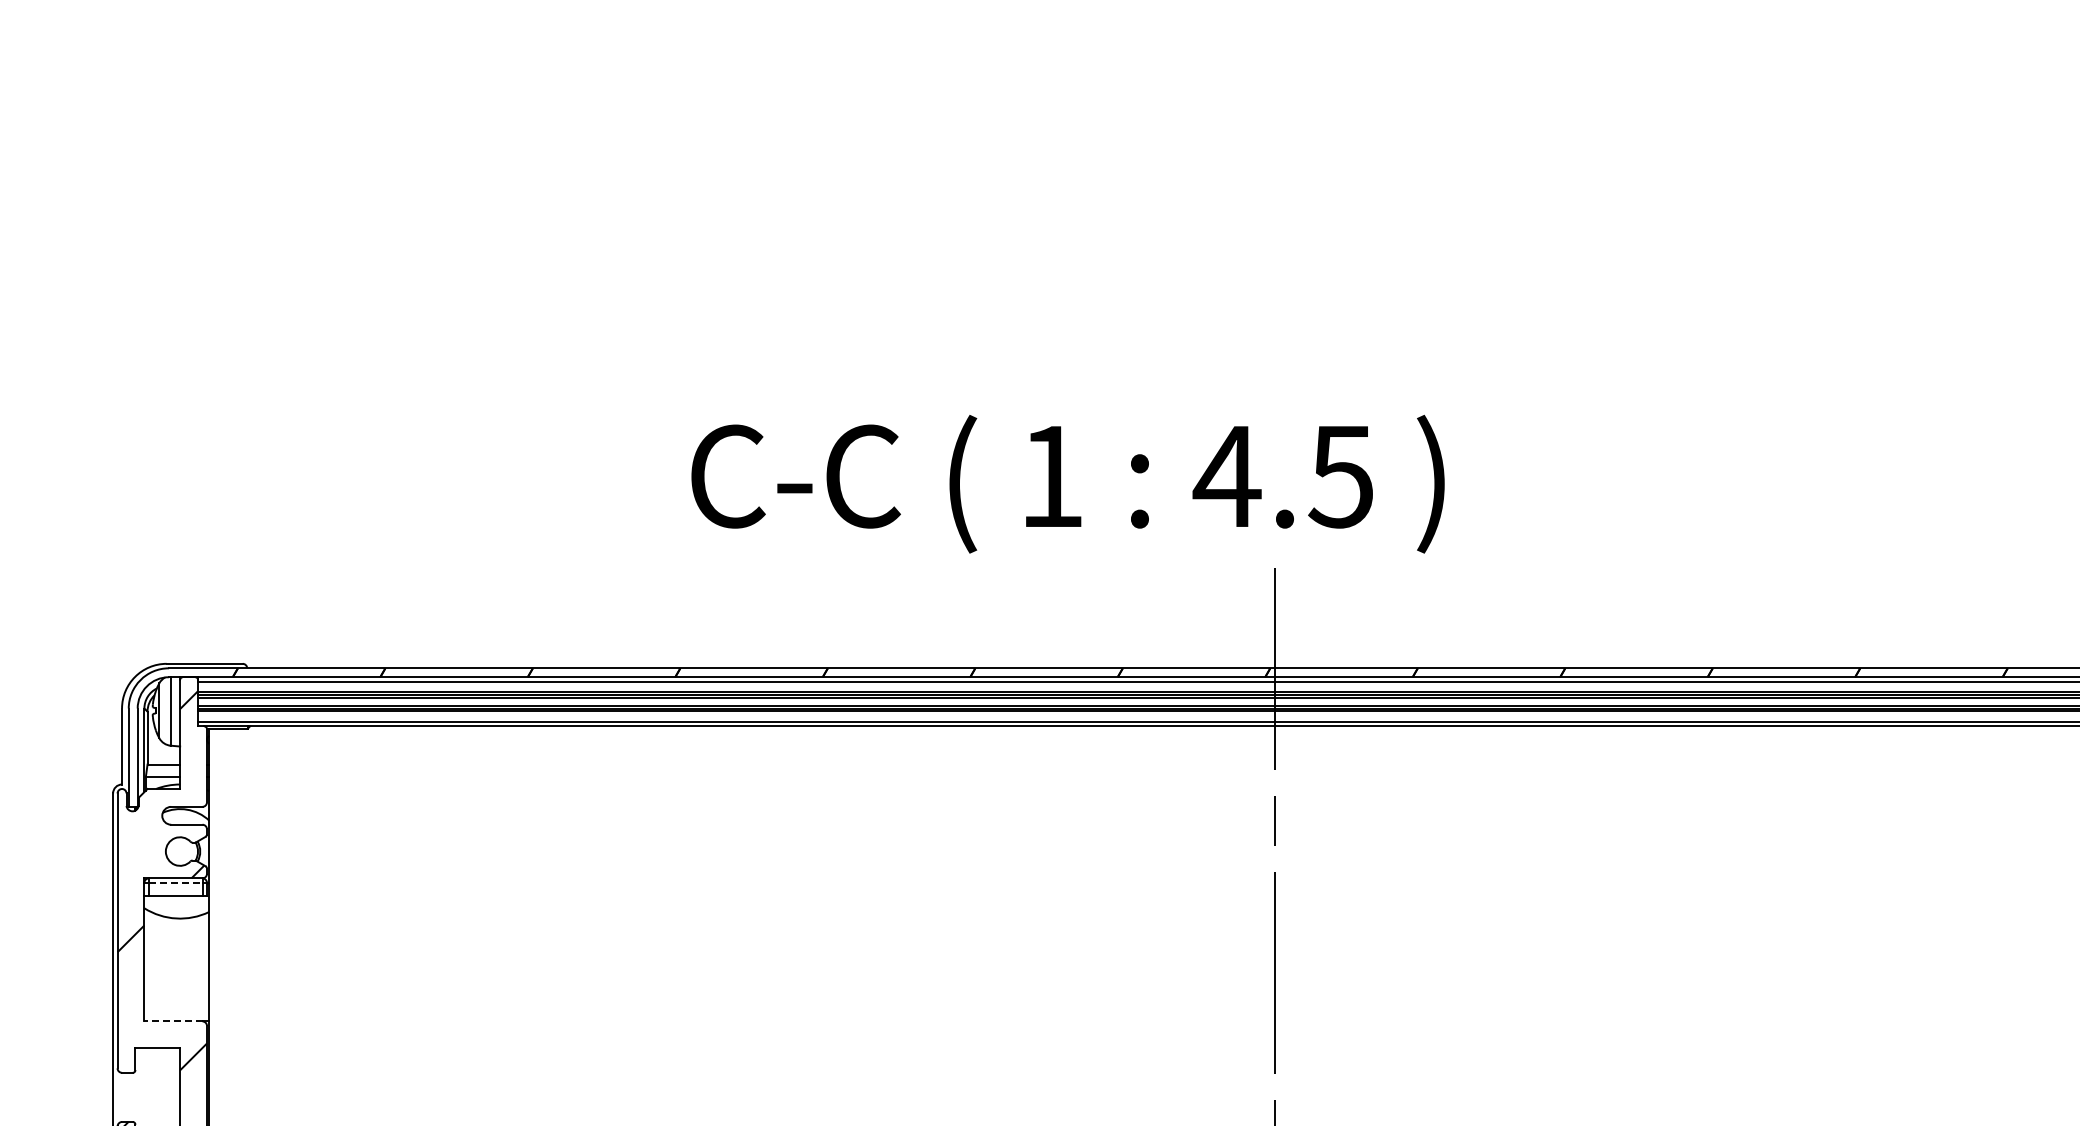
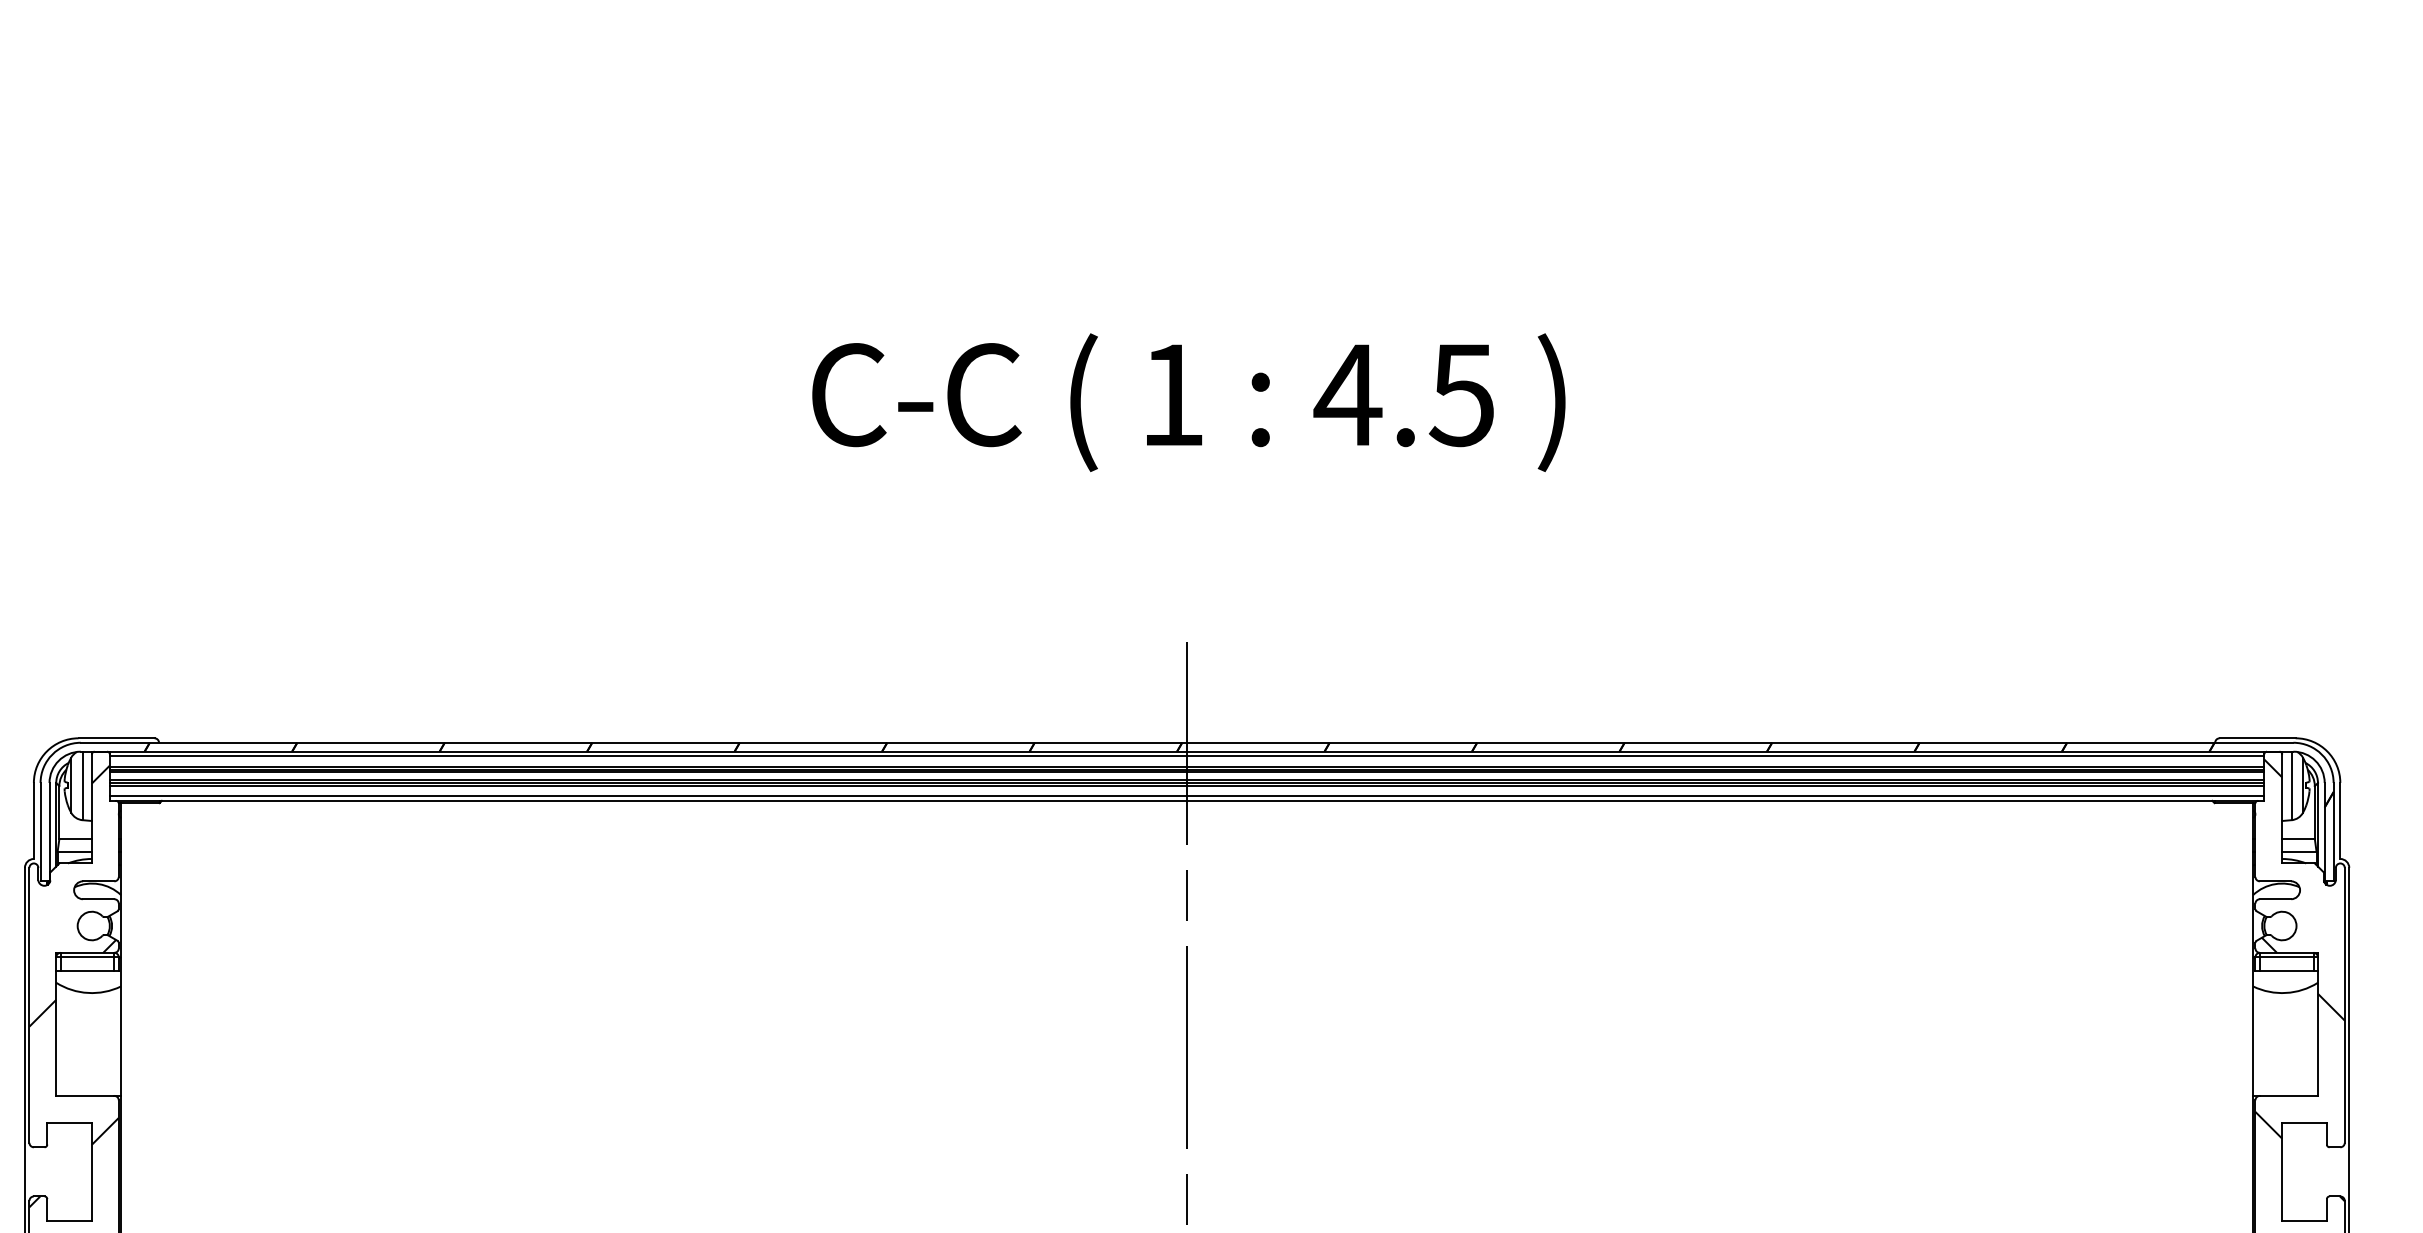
text: (1067, 484) -> (1188, 402), moved
line: (175, 883) -> (87, 957), dashed -> solid
line: (172, 1021) -> (84, 1095), dashed -> solid

